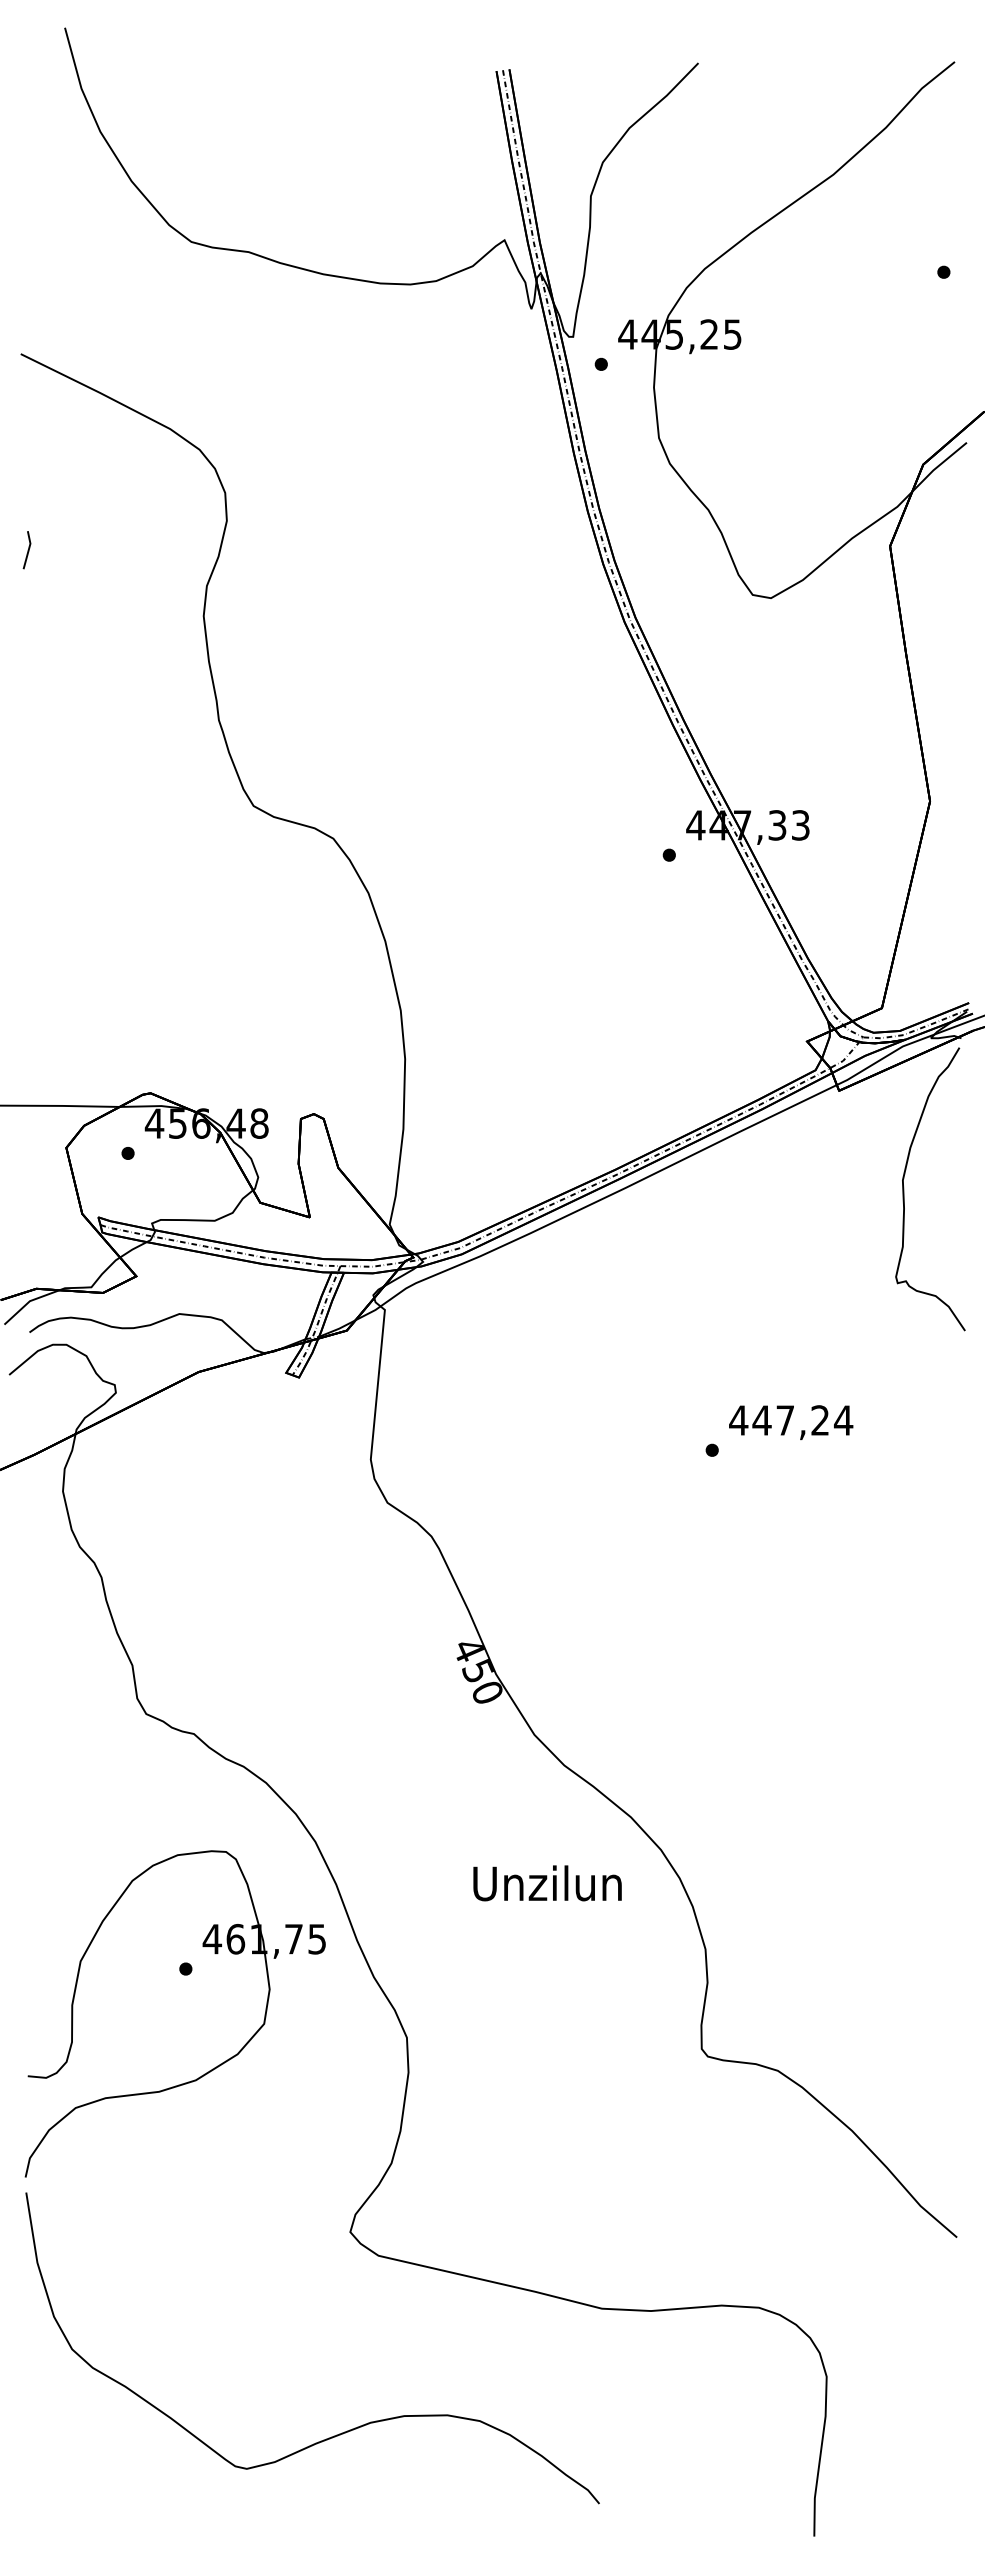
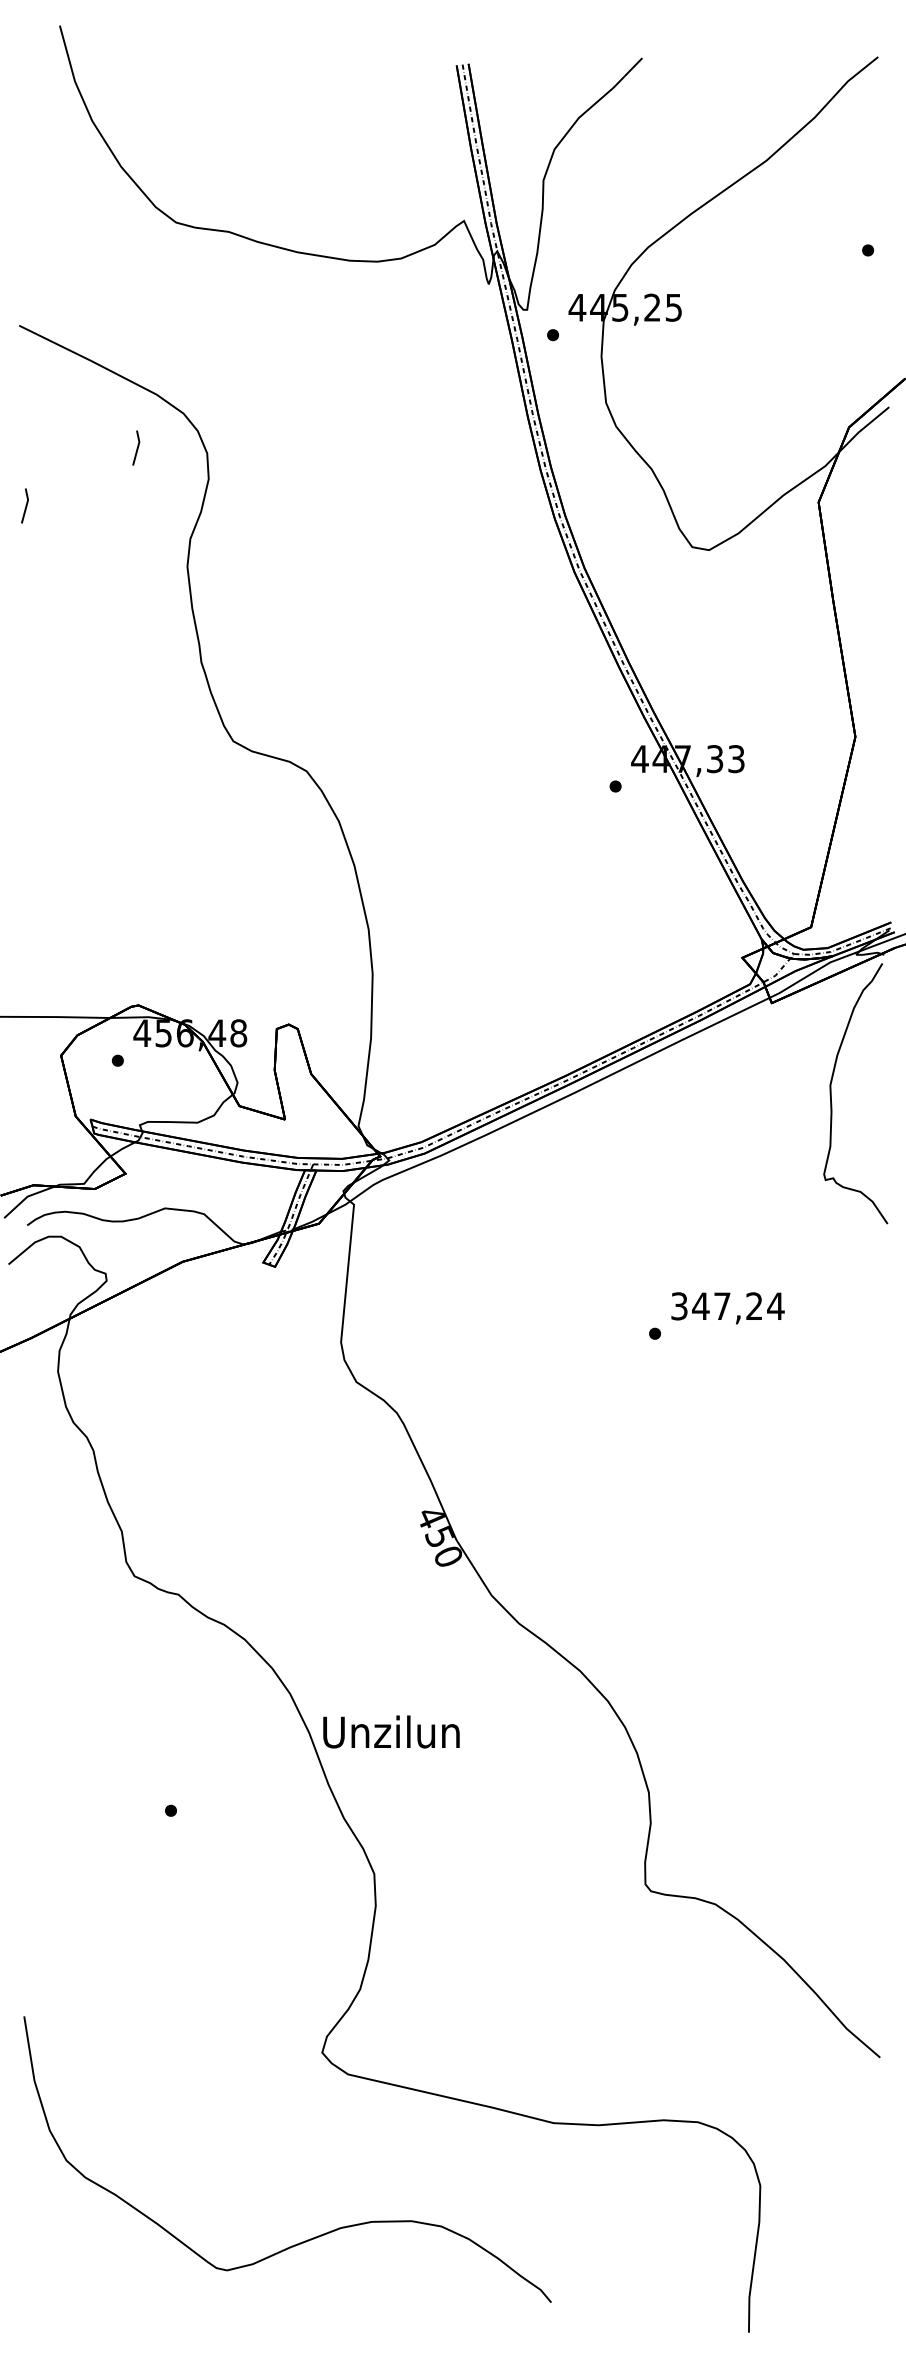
line: (148, 487) -> (136, 448), added
text: (738, 1420) -> (679, 1306), 447,24 -> 347,24
text: (547, 1883) -> (391, 1732), moved
part: (212, 2068) -> (195, 1902), removed

